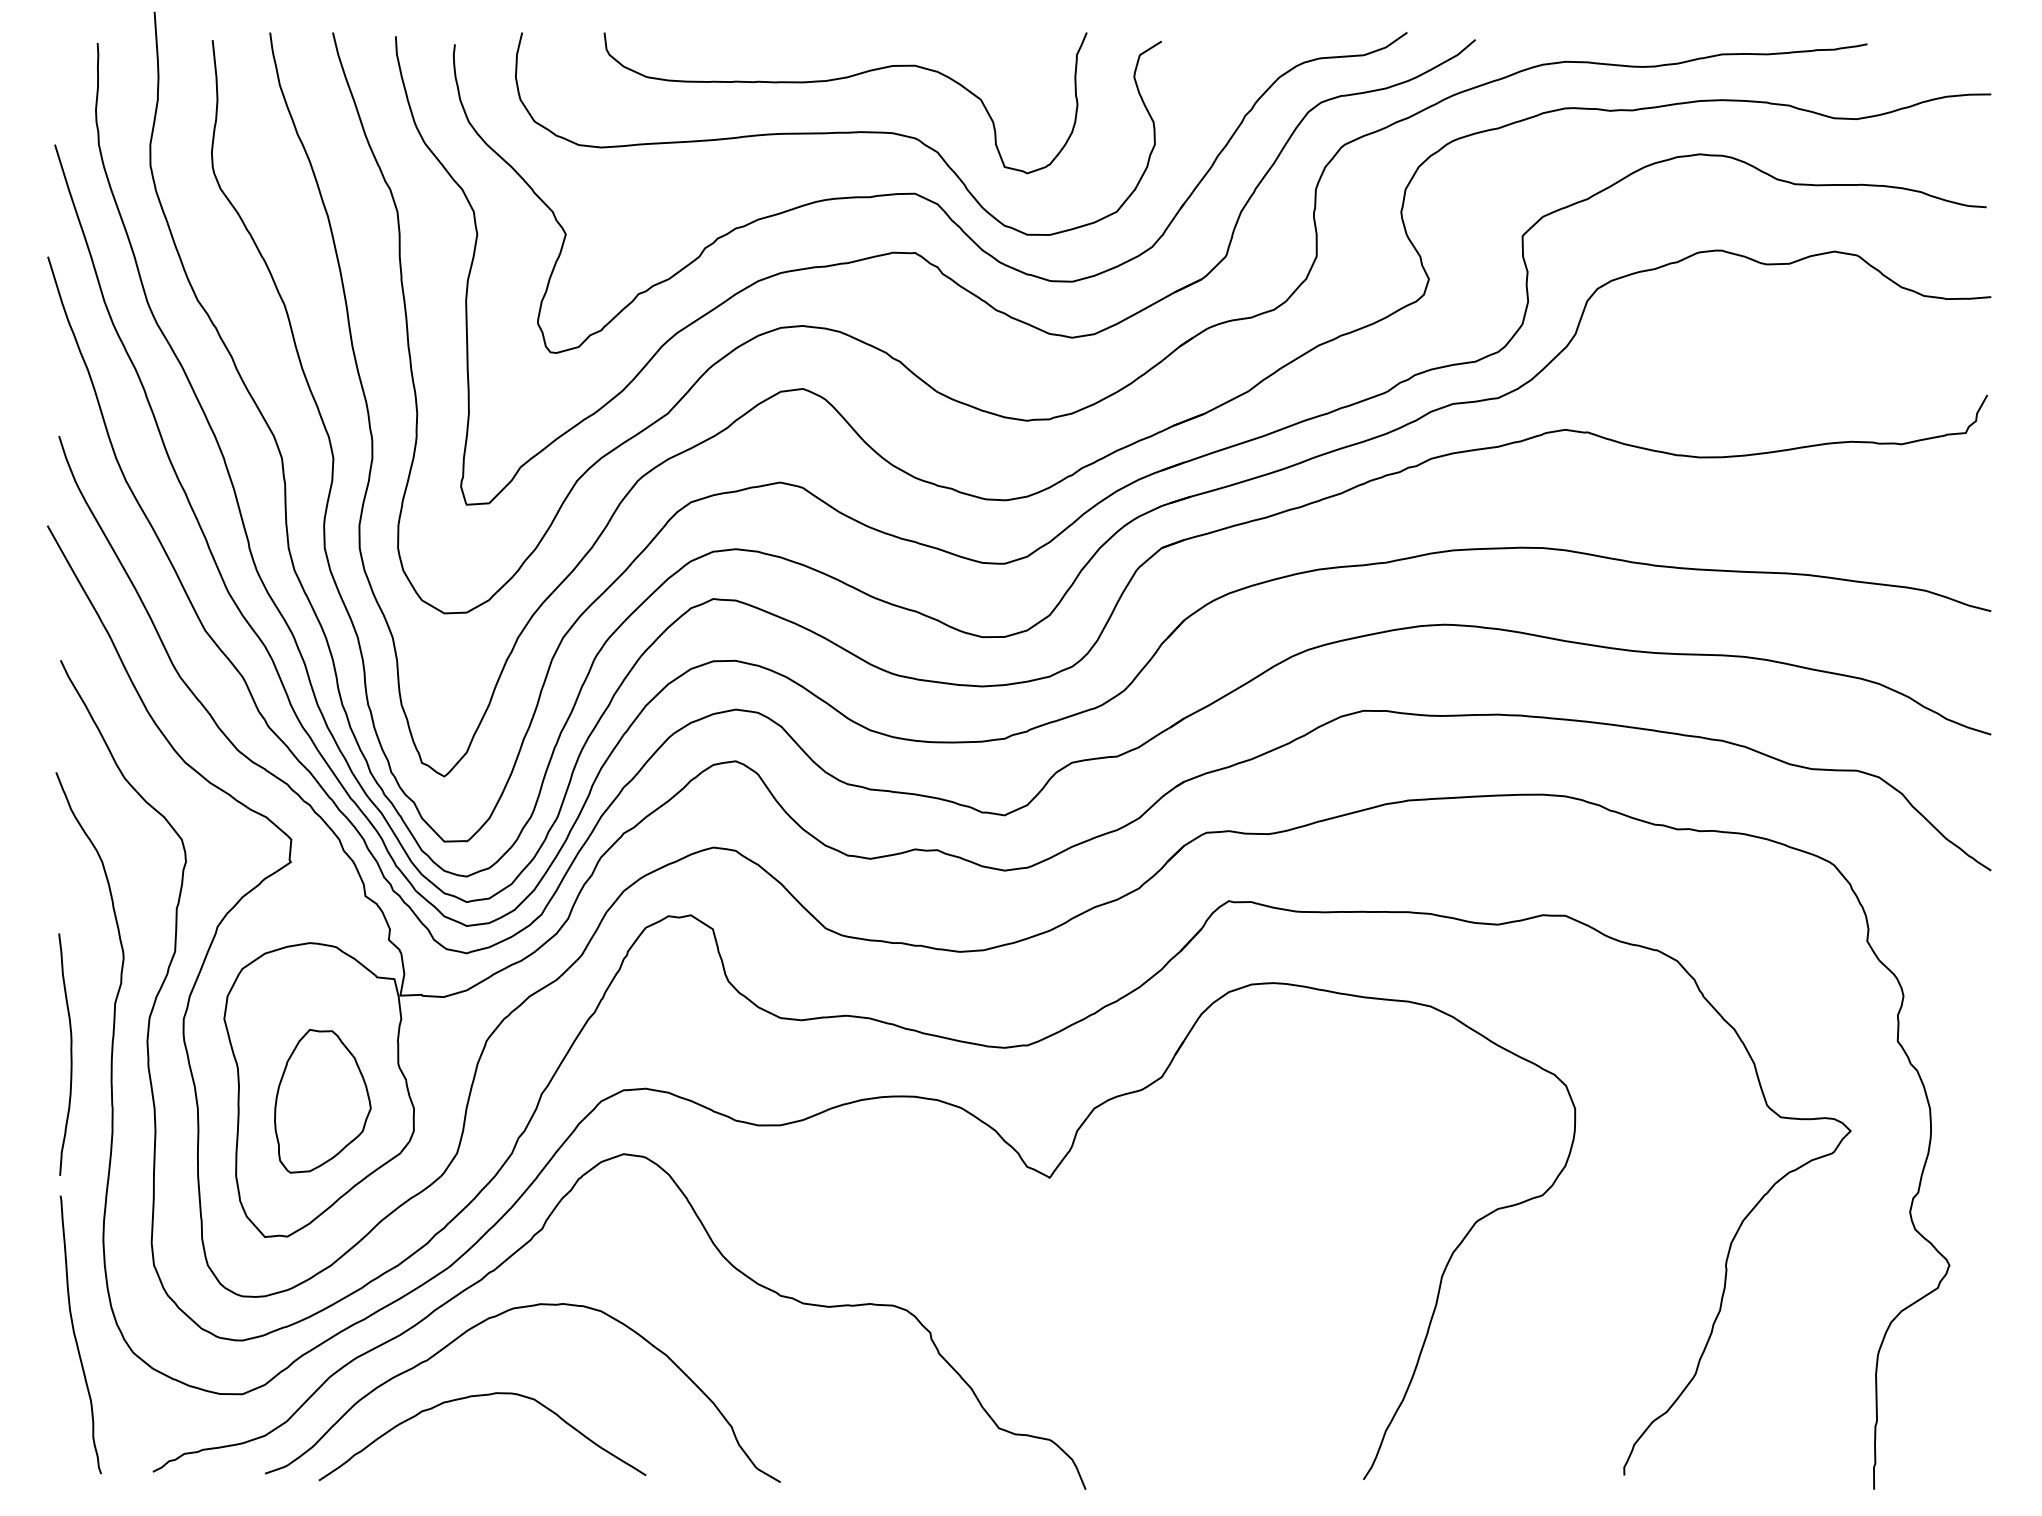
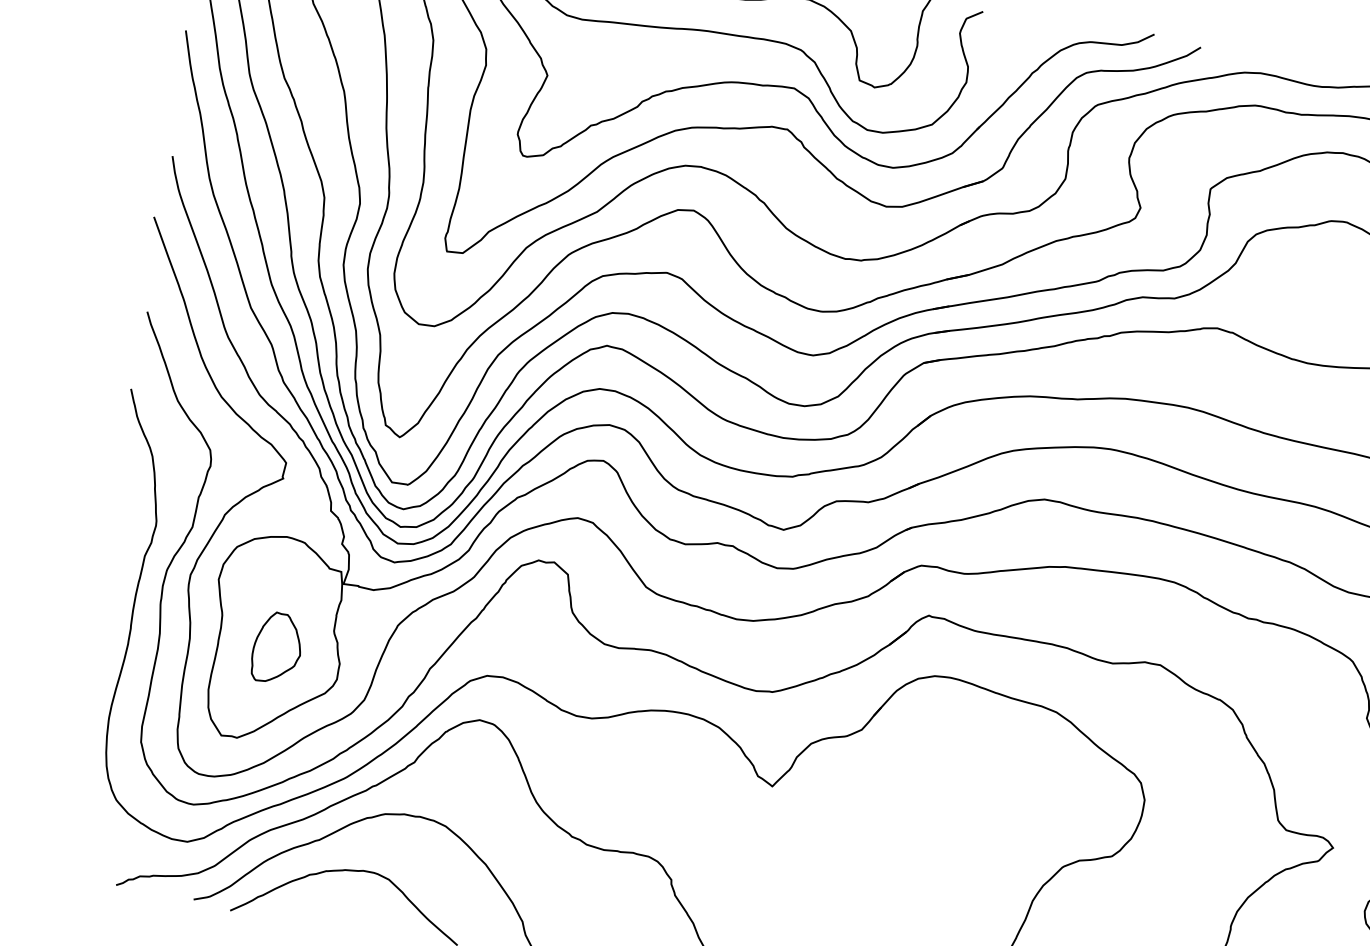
curve: (70, 1054) -> (107, 586), removed
part: (322, 1101) -> (277, 648), size x0.7
curve: (75, 1334) -> (78, 780), removed

